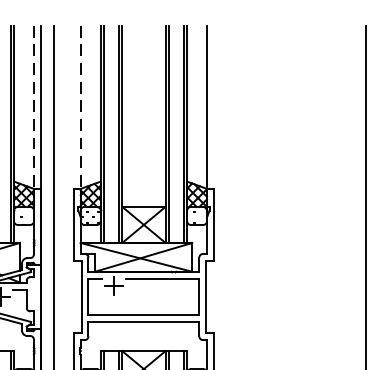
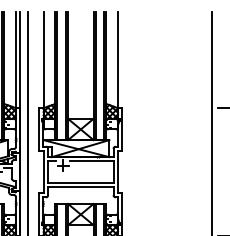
line: (33, 107) -> (15, 60), dashed -> solid
line: (80, 107) -> (43, 60), dashed -> solid

